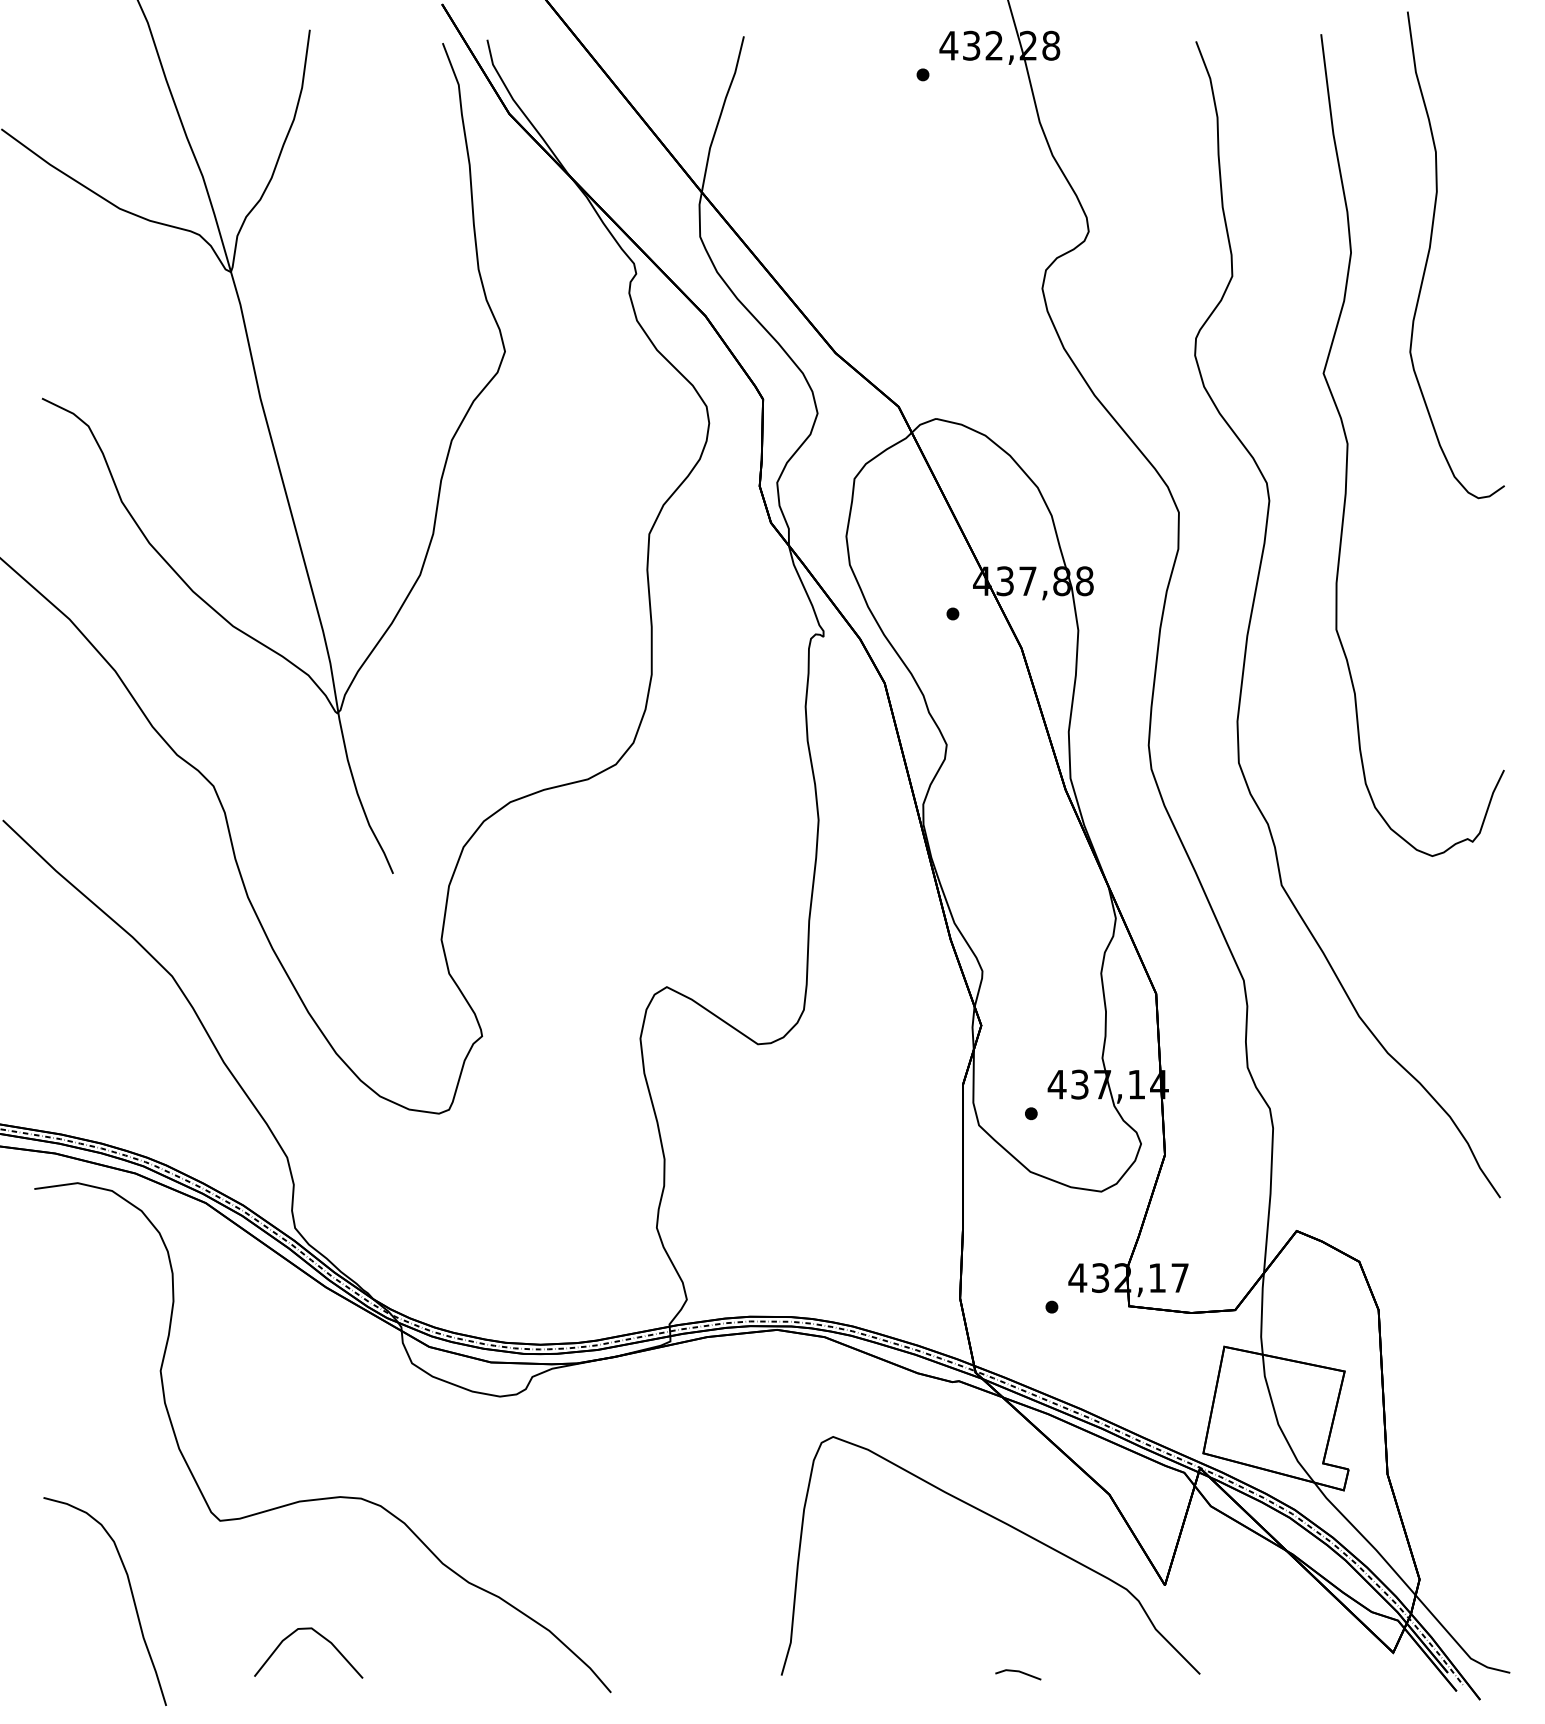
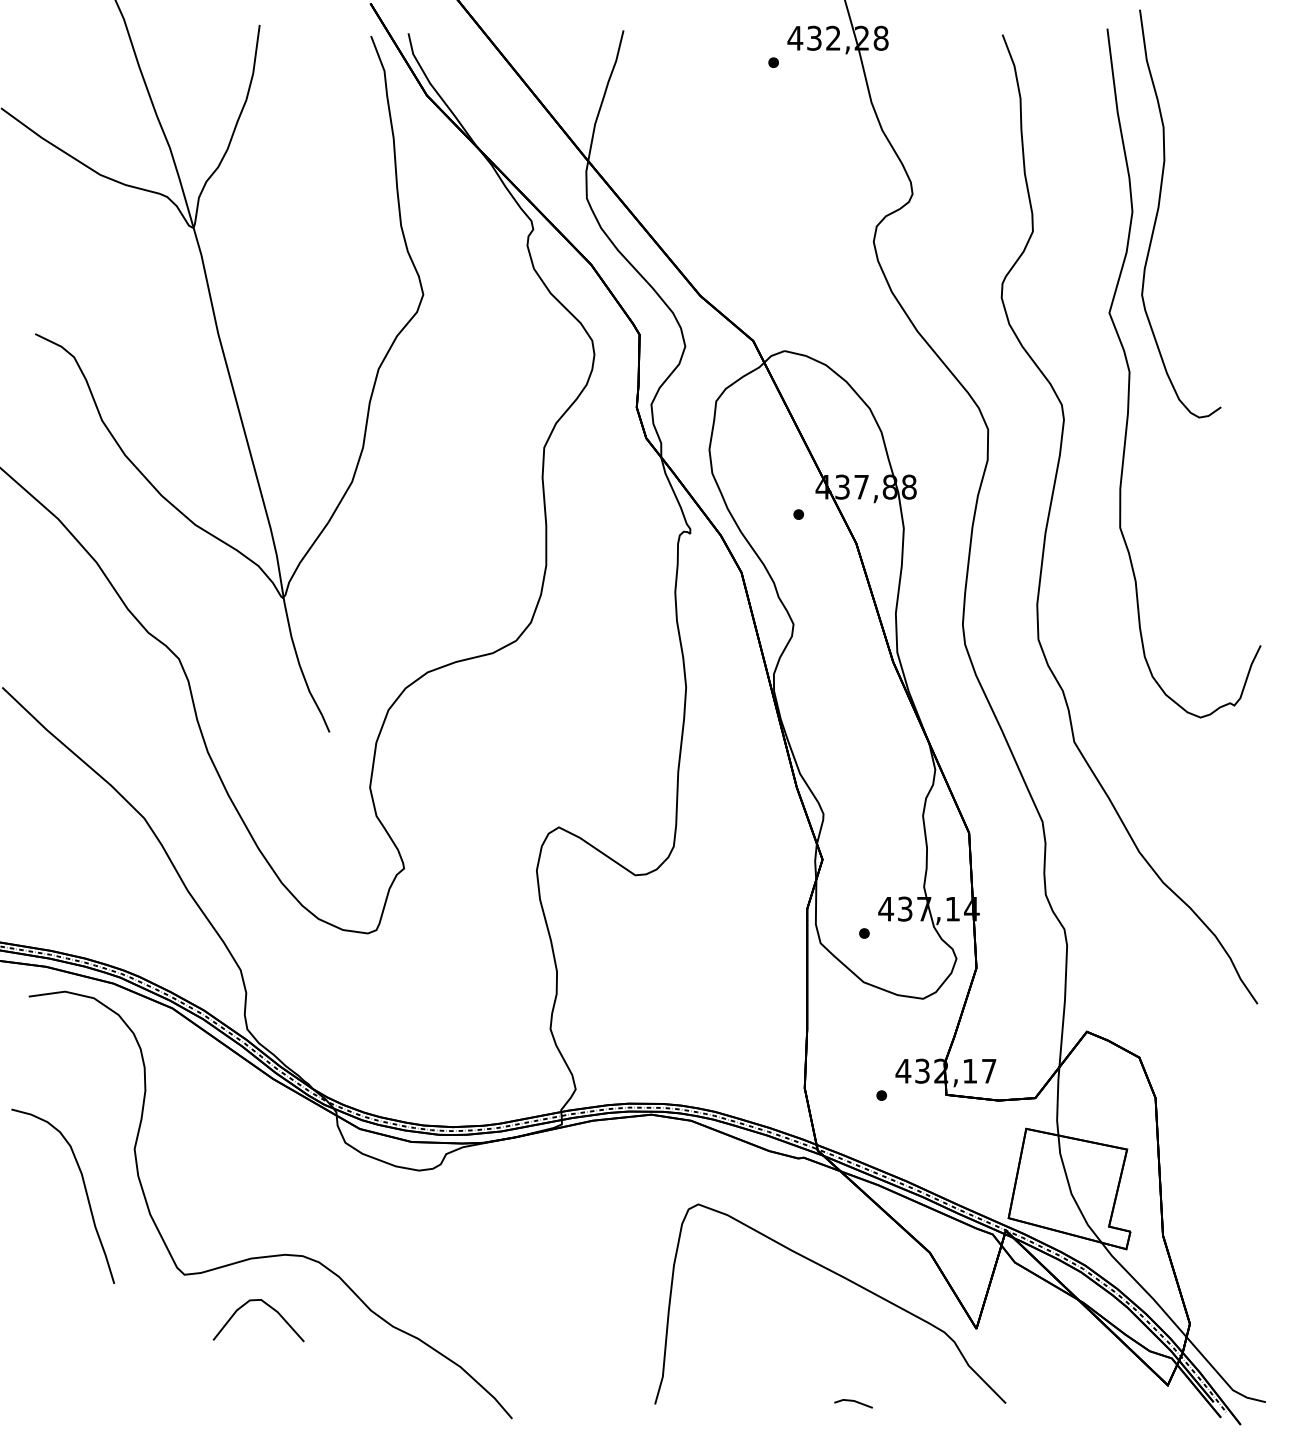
curve: (1431, 248) -> (1159, 208), moved
curve: (130, 1593) -> (84, 1189), moved
curve: (321, 1637) -> (269, 1307), moved

